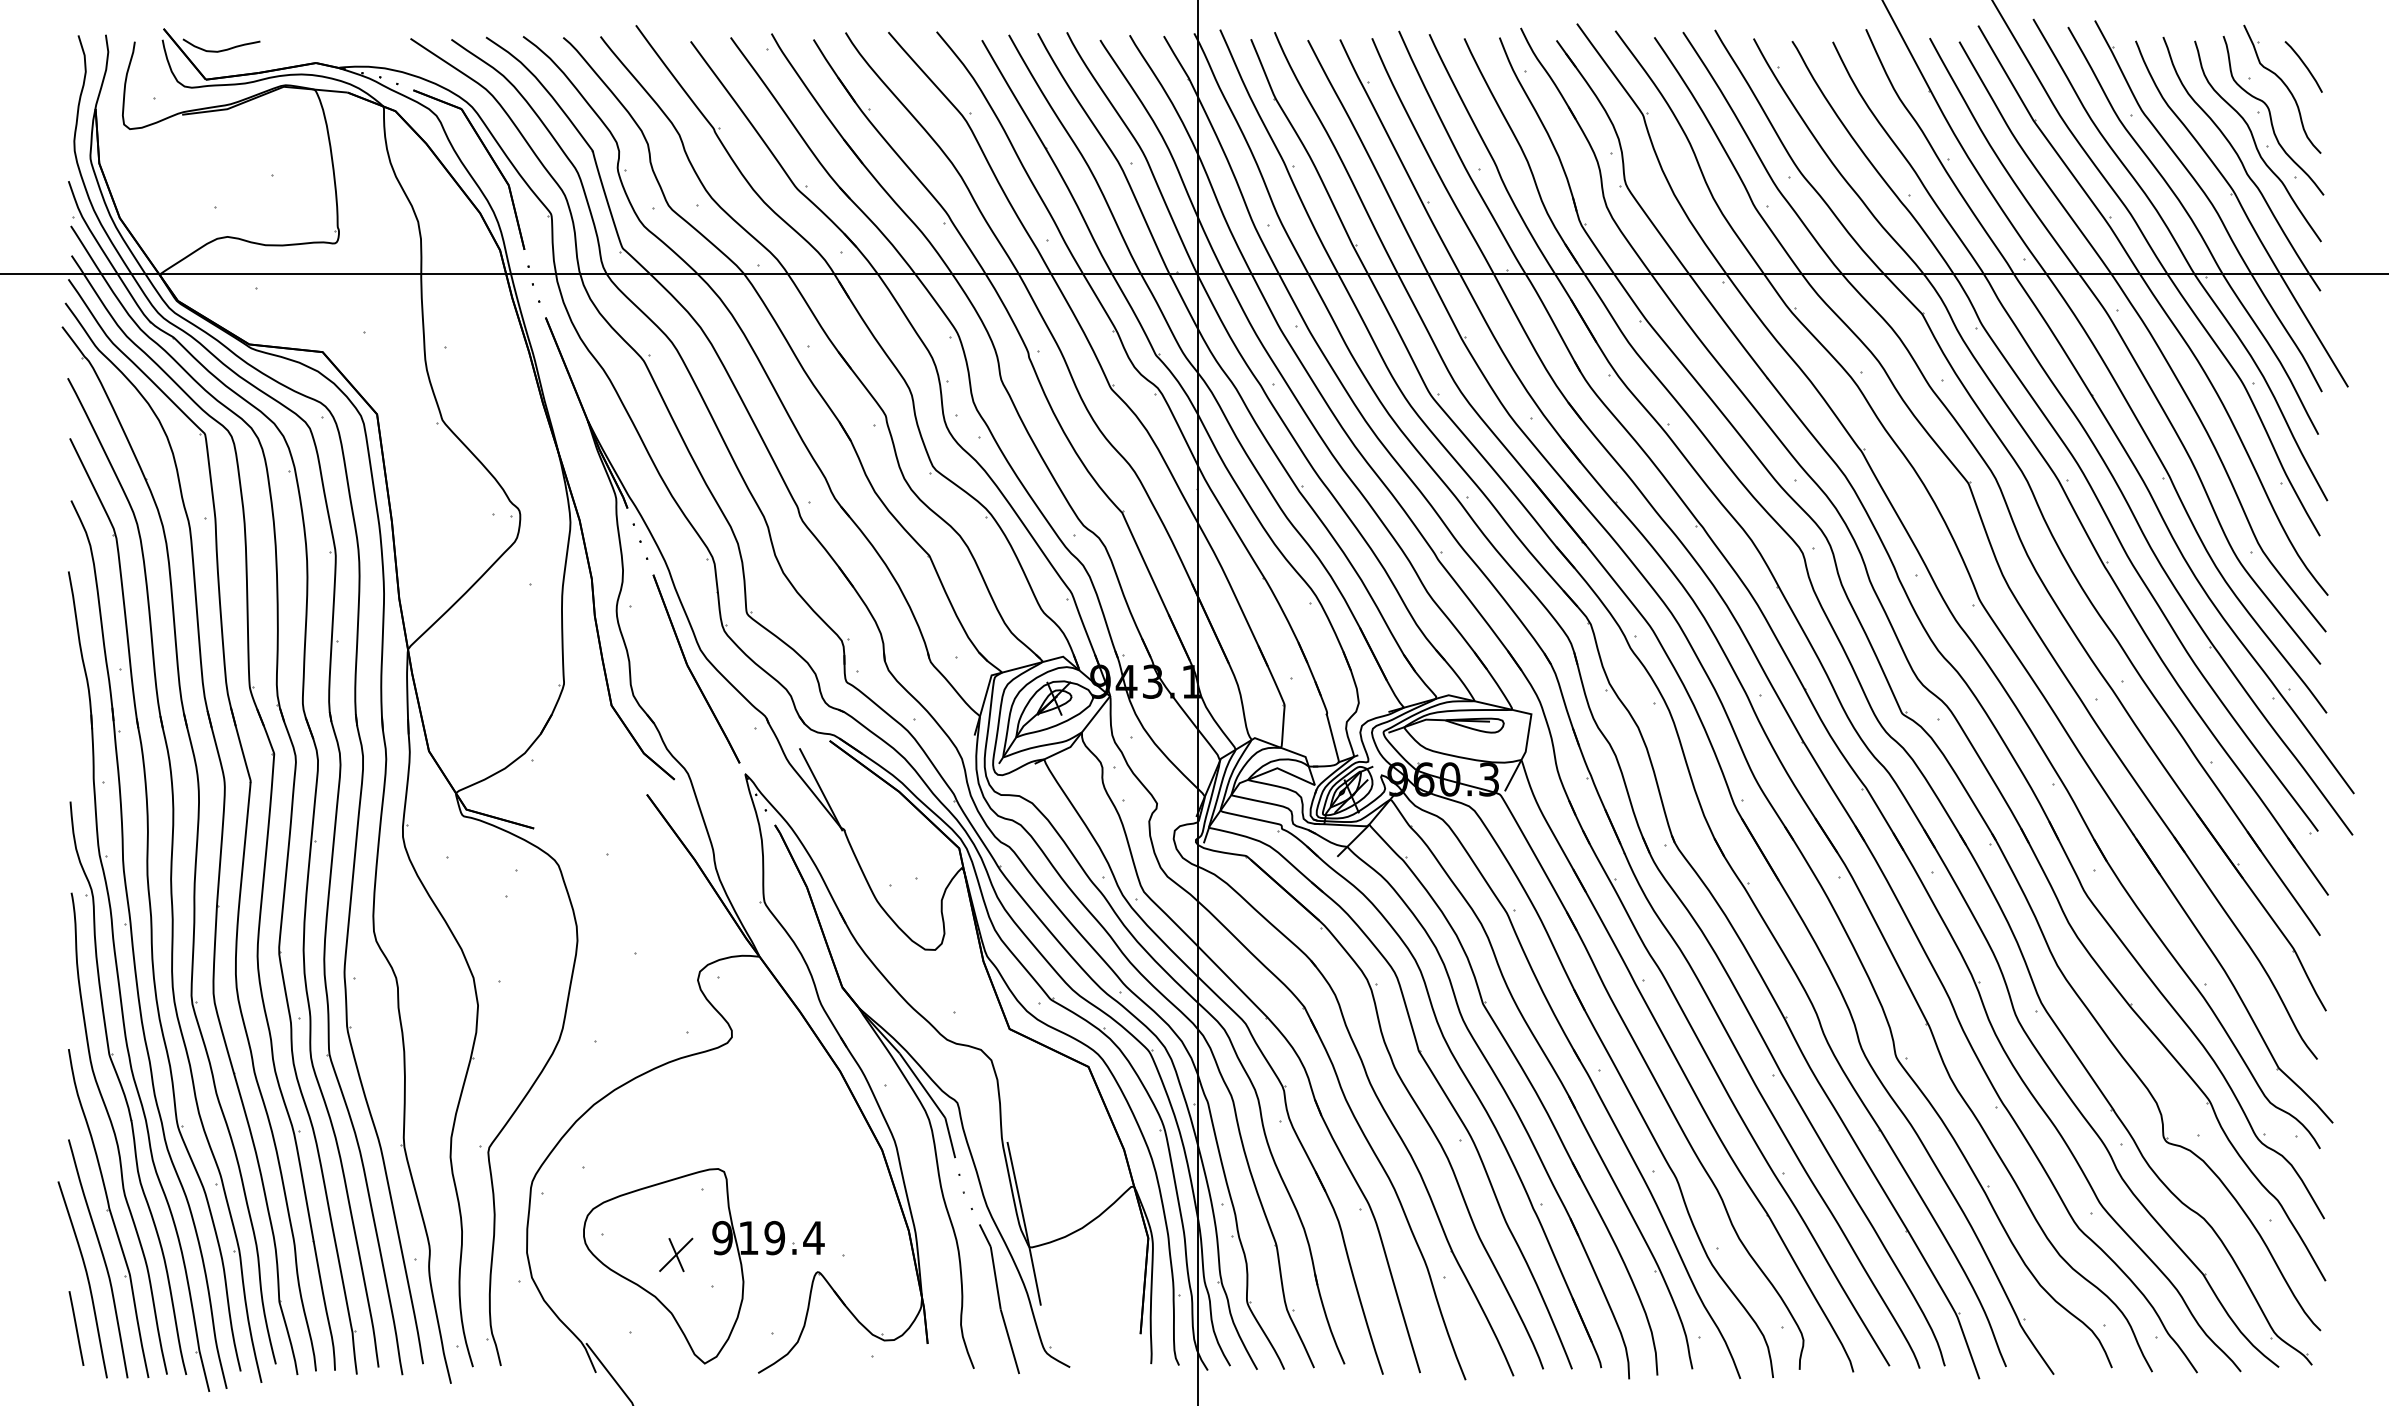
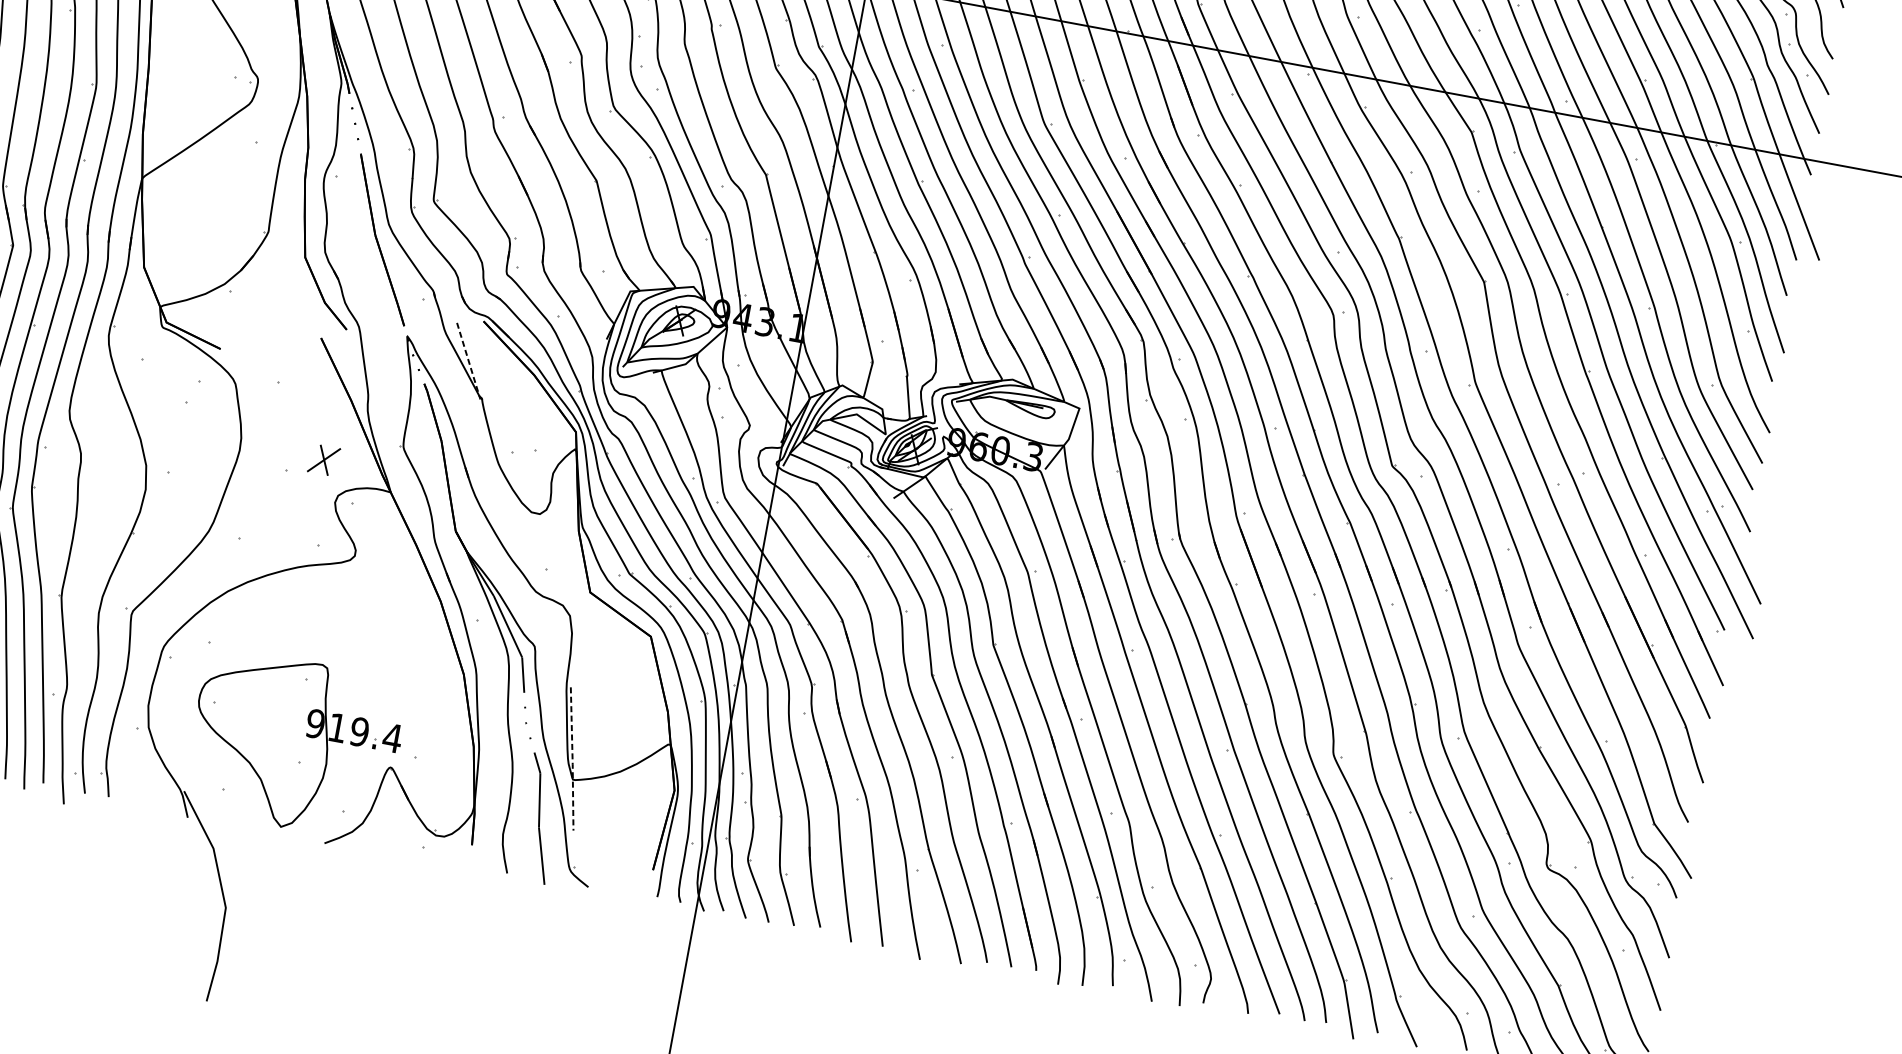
line: (821, 789) -> (469, 361), solid -> dashed
line: (1024, 1224) -> (572, 759), solid -> dashed
part: (676, 1254) -> (324, 459), moved

